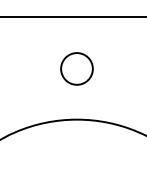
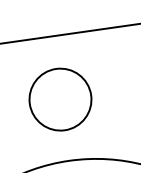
circle: (76, 68) -> (59, 99), size x1.6

